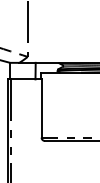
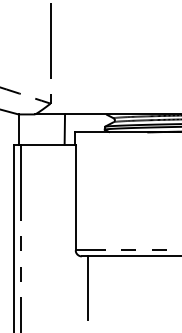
line: (48, 157) -> (88, 286), added

